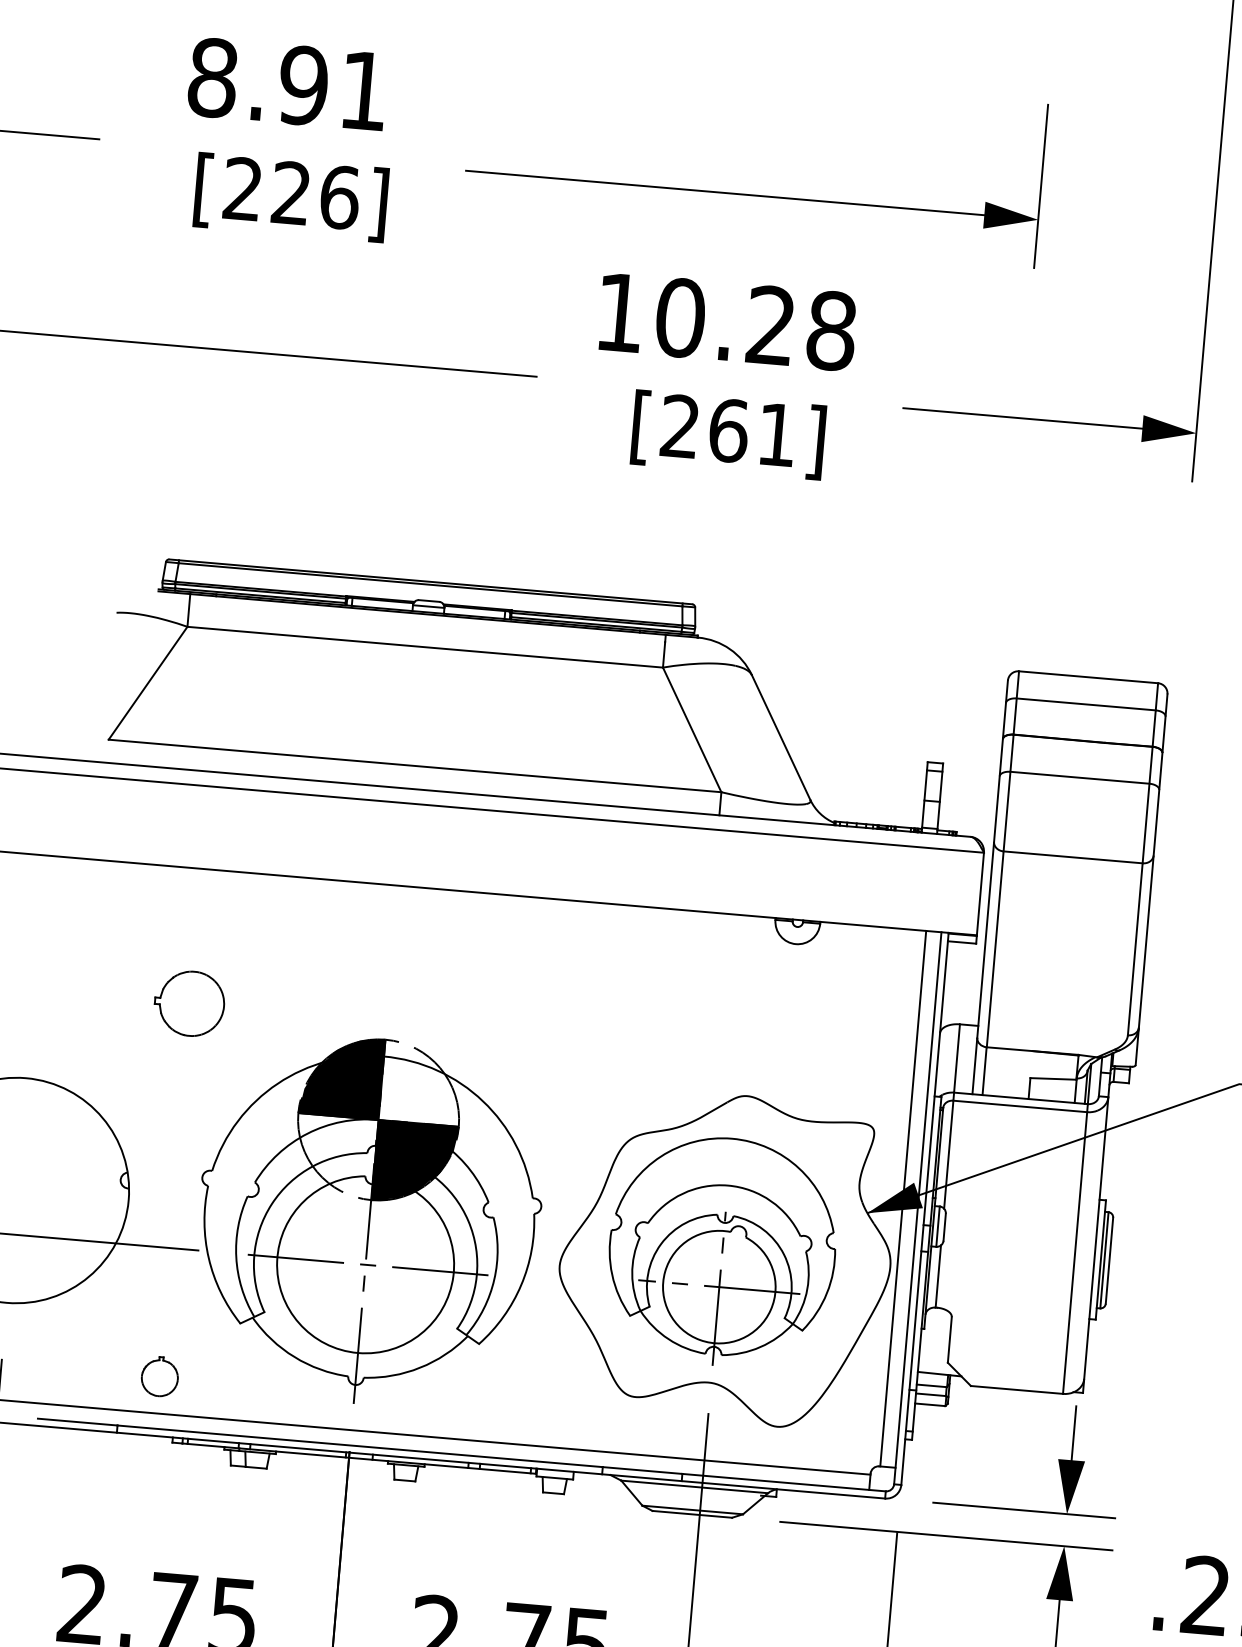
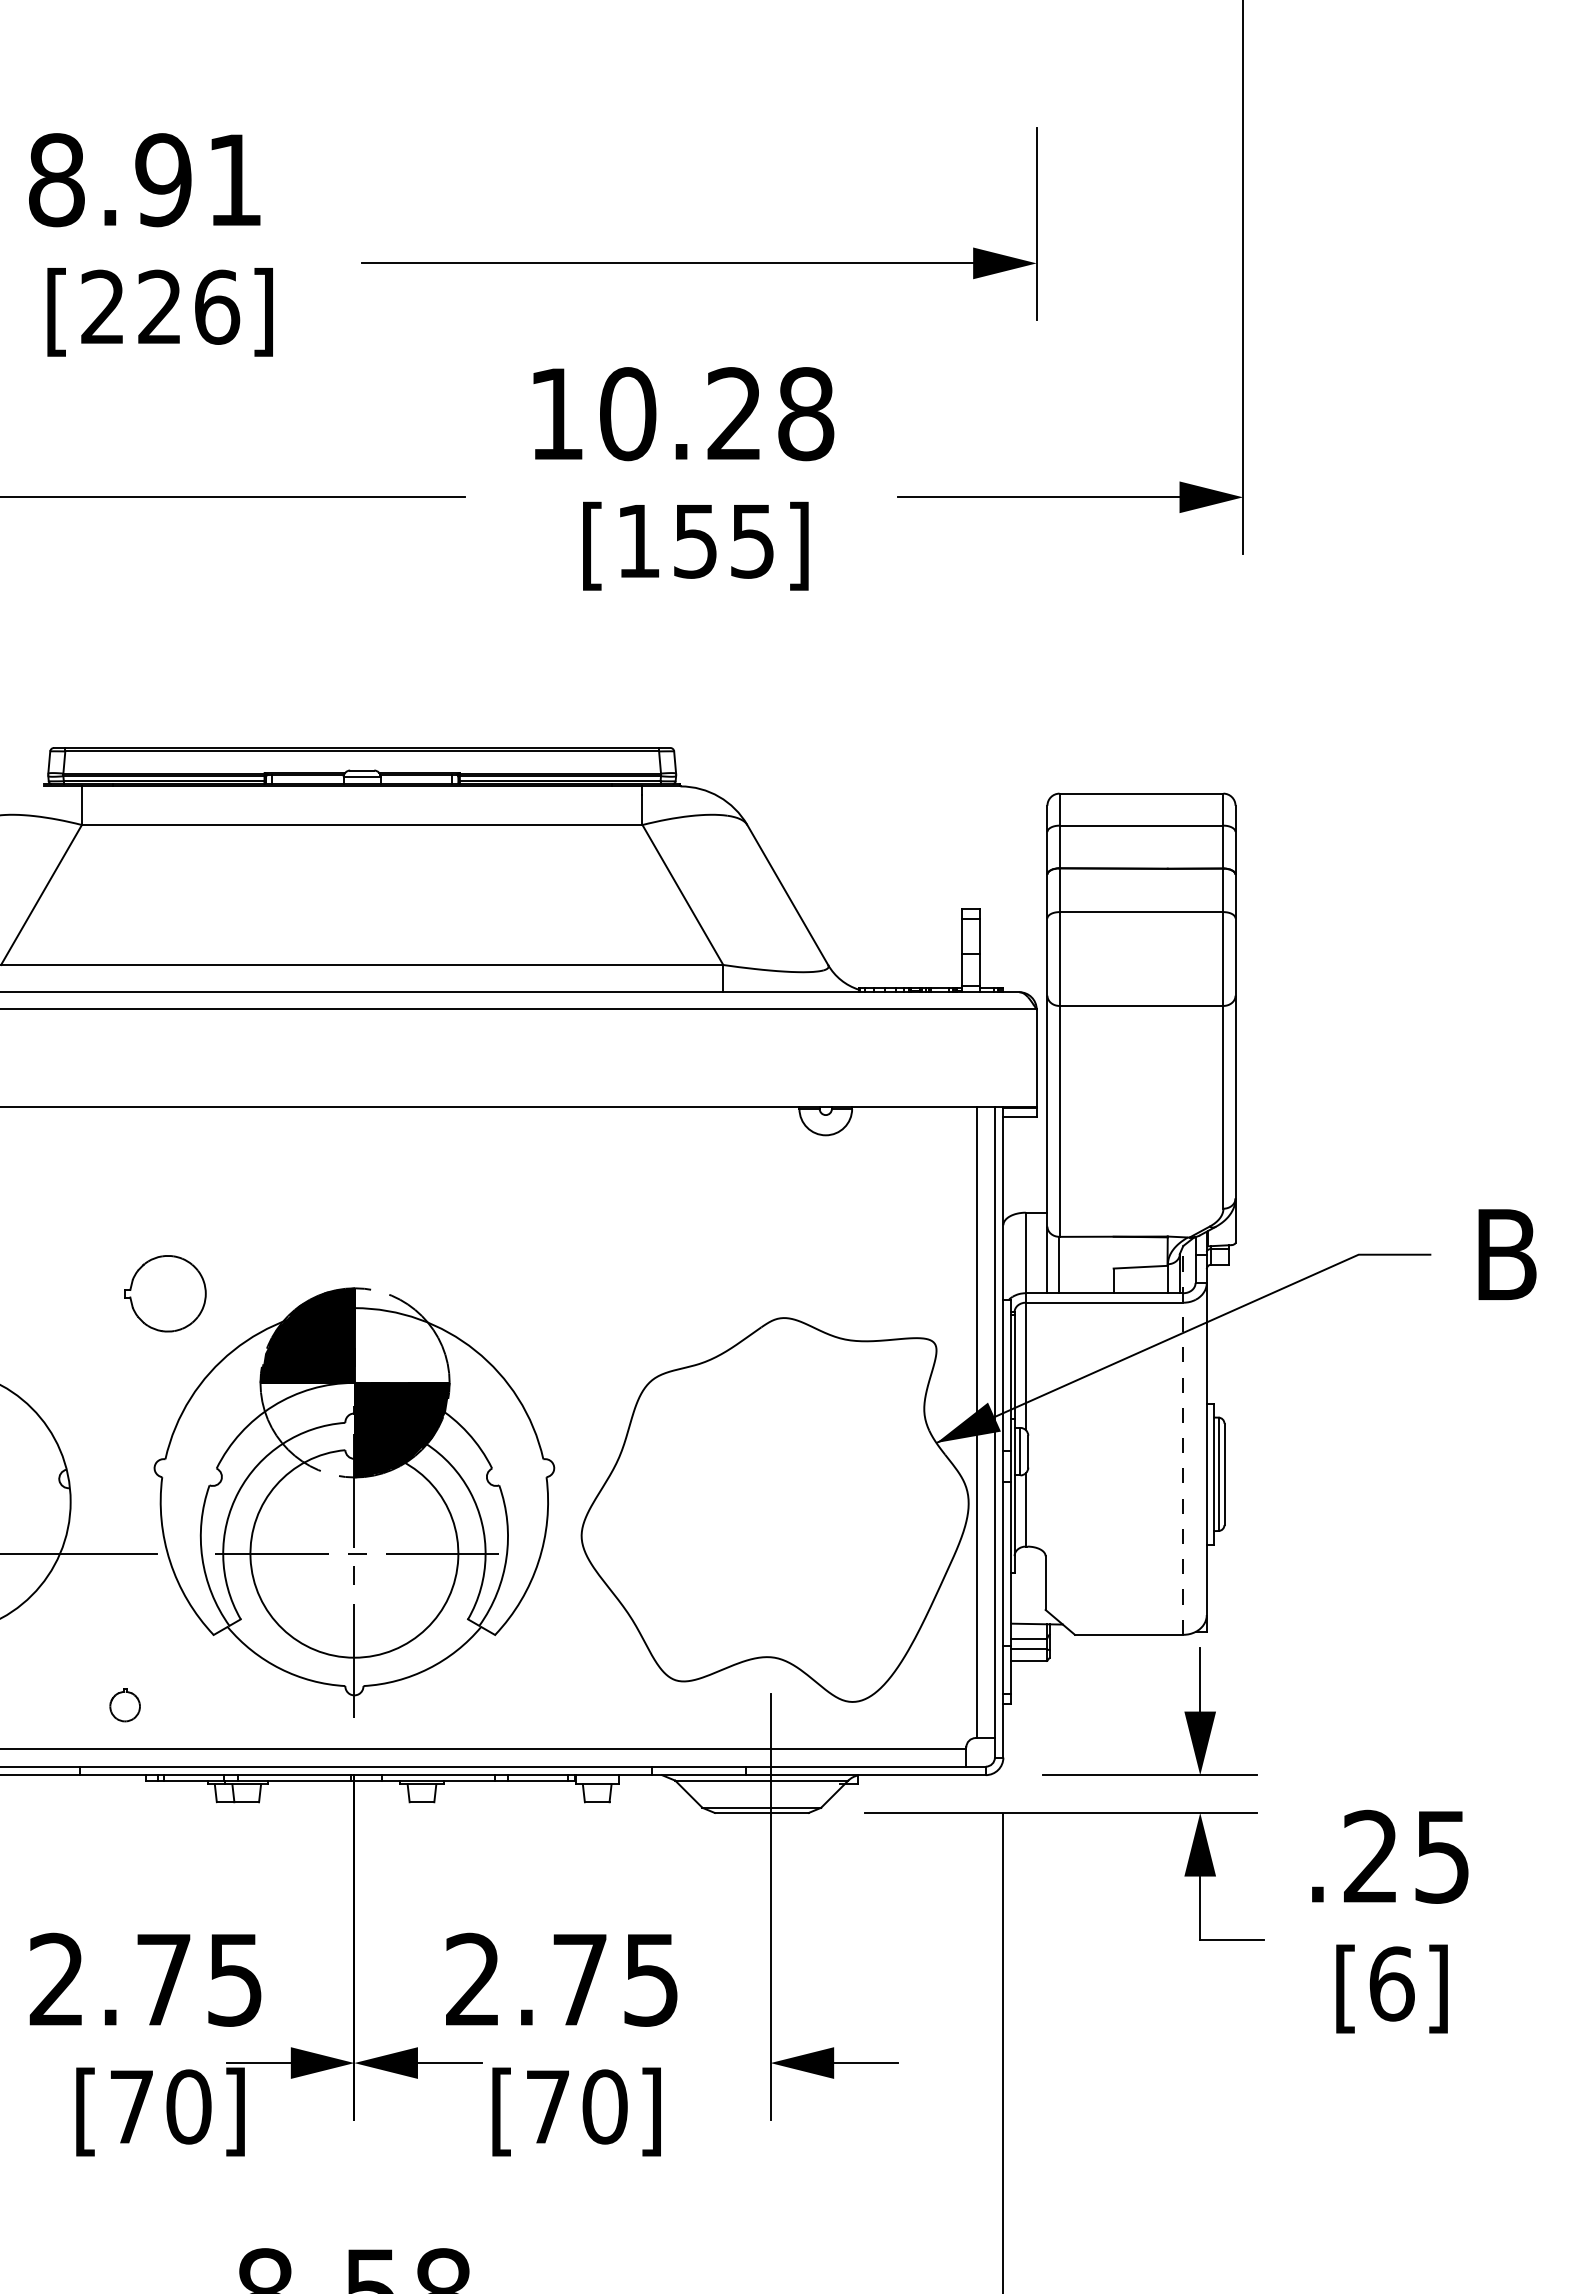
text: (727, 430) -> (694, 540), [261] -> [155]
part: (189, 1003) -> (165, 1293), moved
line: (1077, 1228) -> (1183, 1439), solid -> dashed
part: (722, 1251) -> (770, 1502), removed
part: (160, 1376) -> (125, 1705), size x0.7

